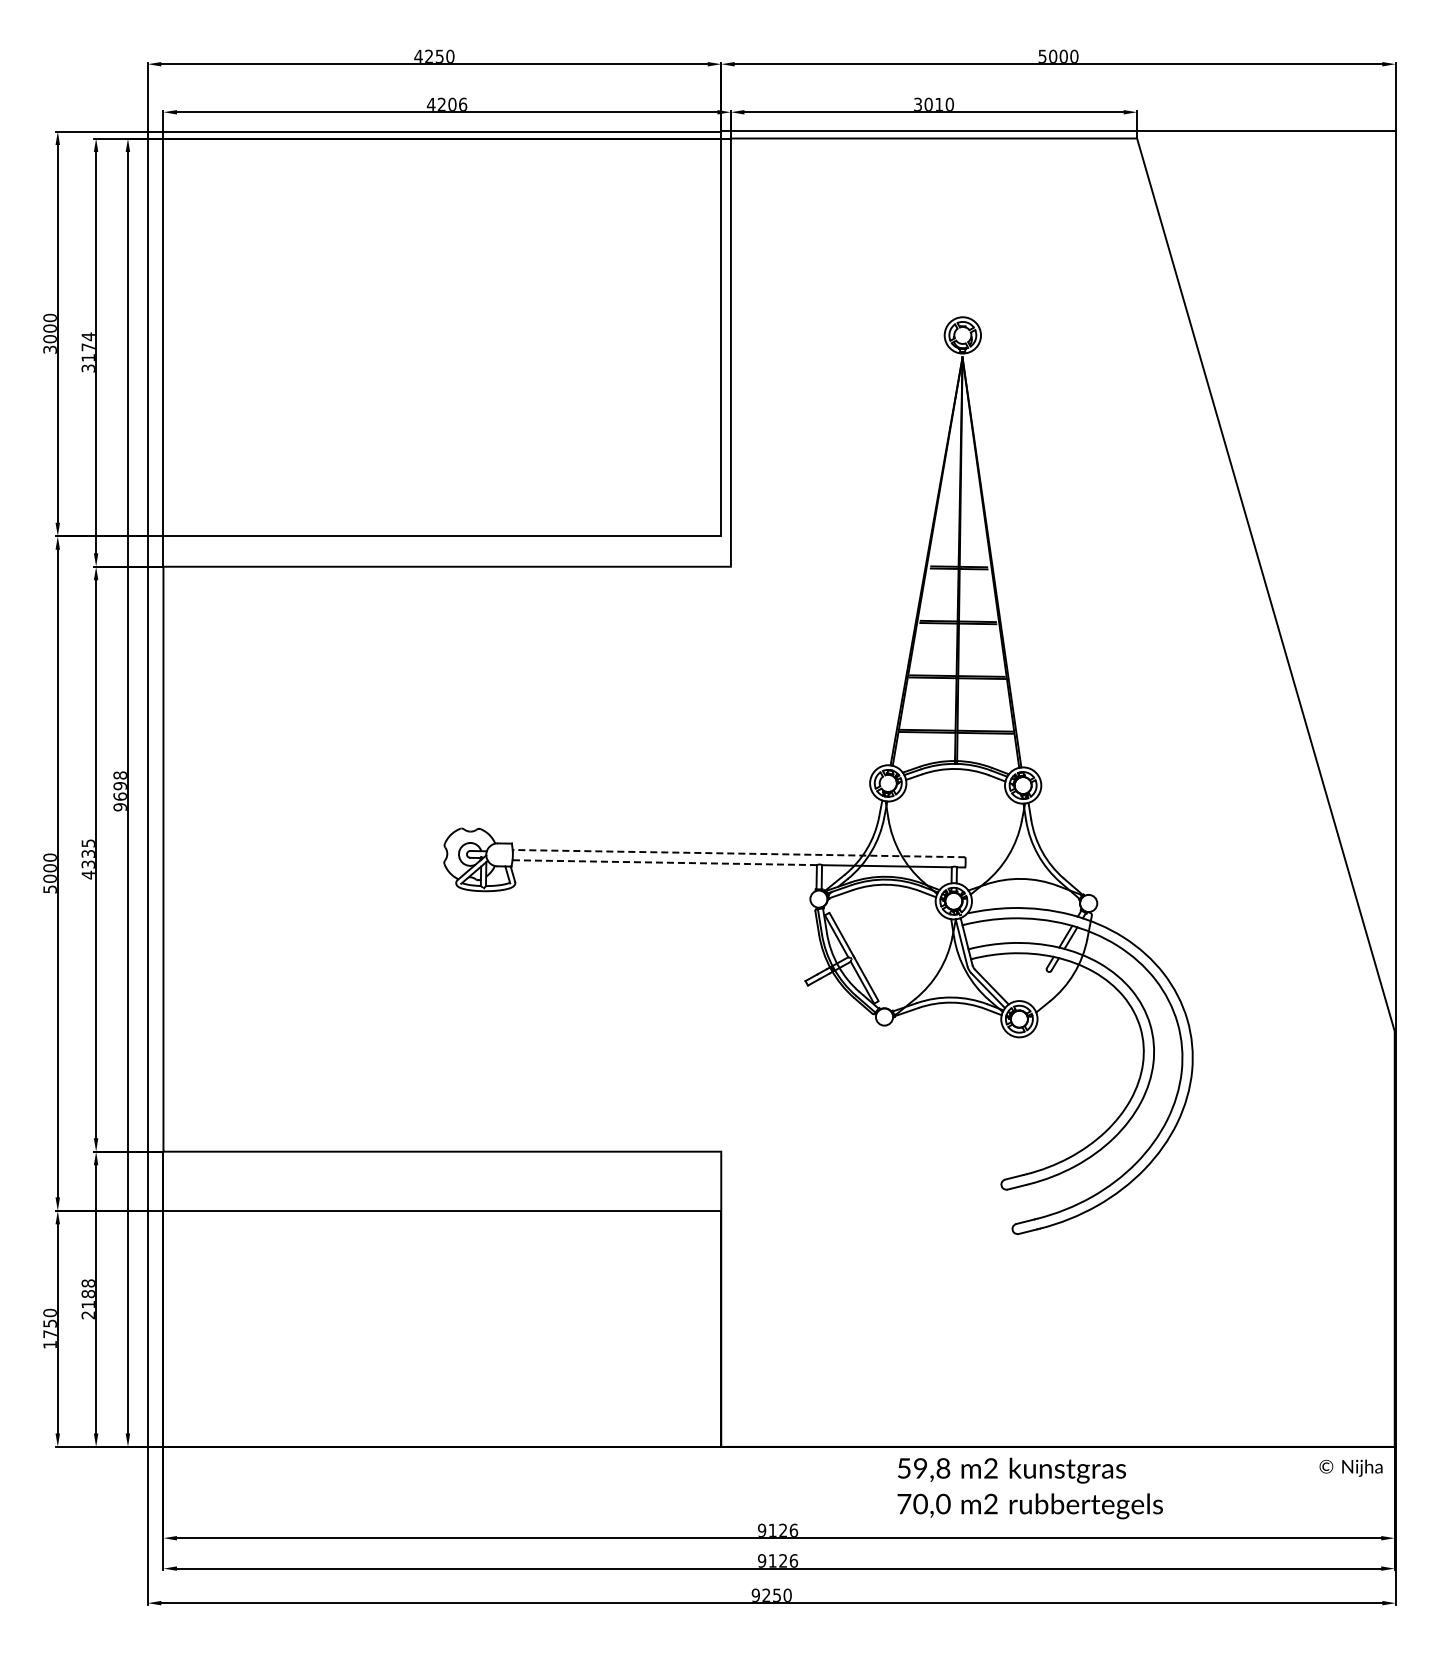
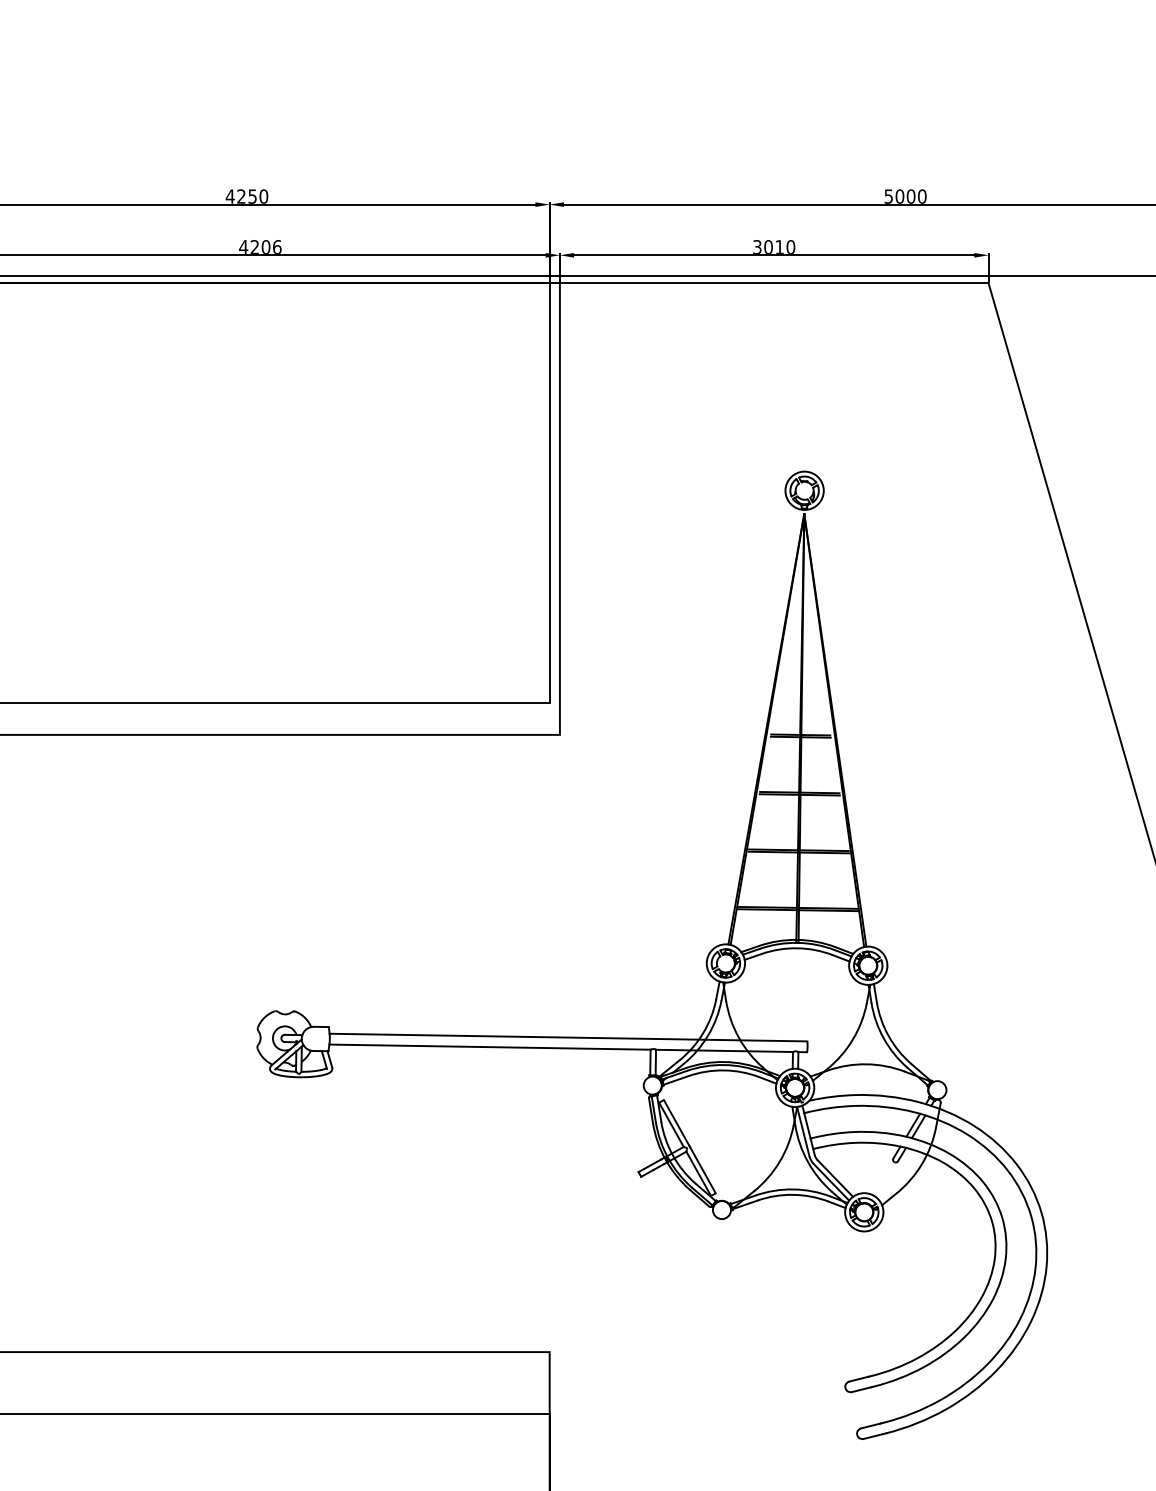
line: (738, 853) -> (567, 1037), dashed -> solid
line: (664, 862) -> (489, 1046), dashed -> solid

